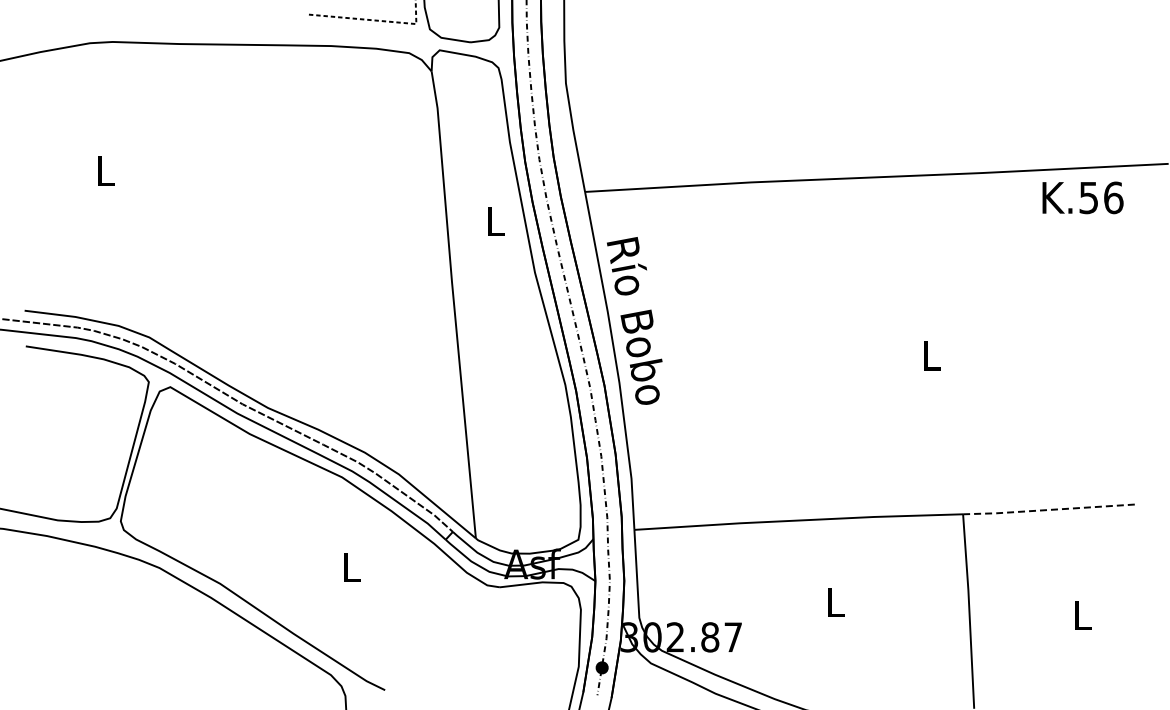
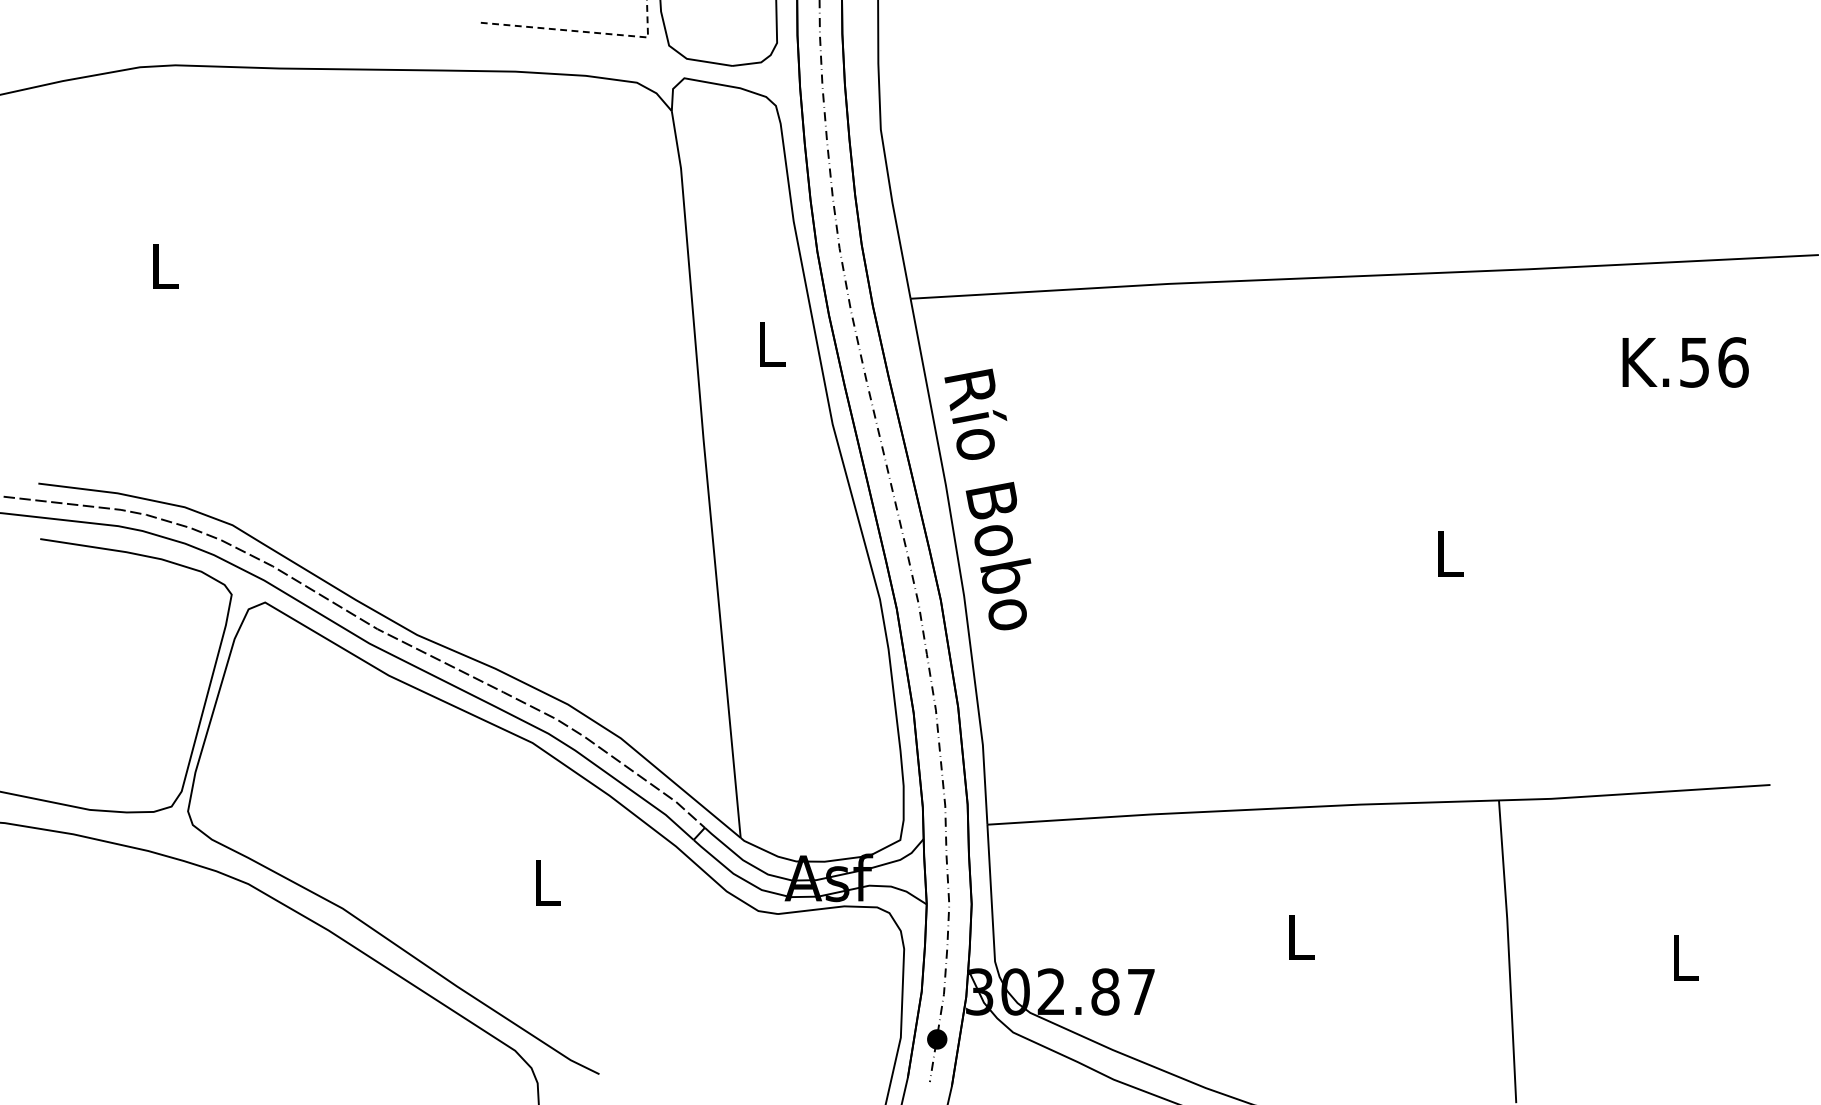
text: (1082, 197) -> (1684, 361), moved
line: (1050, 509) -> (1635, 792), dashed -> solid

